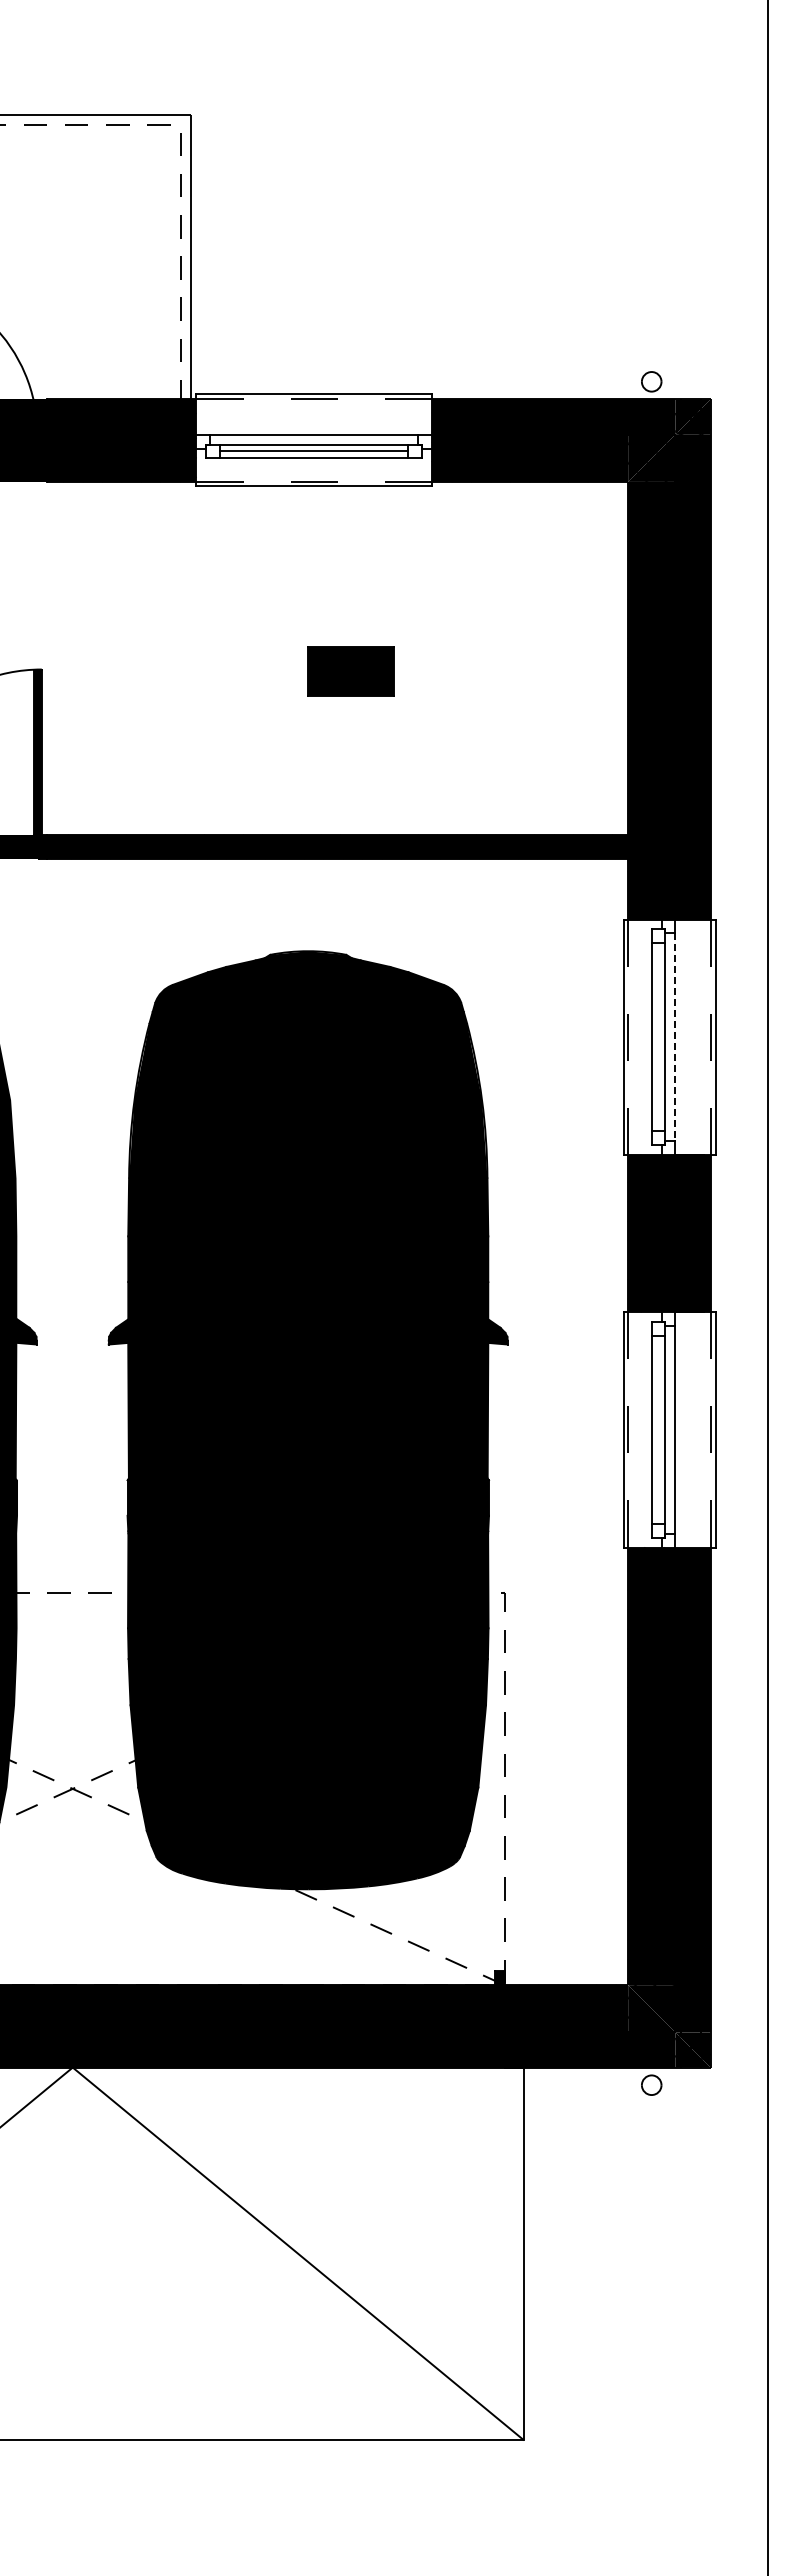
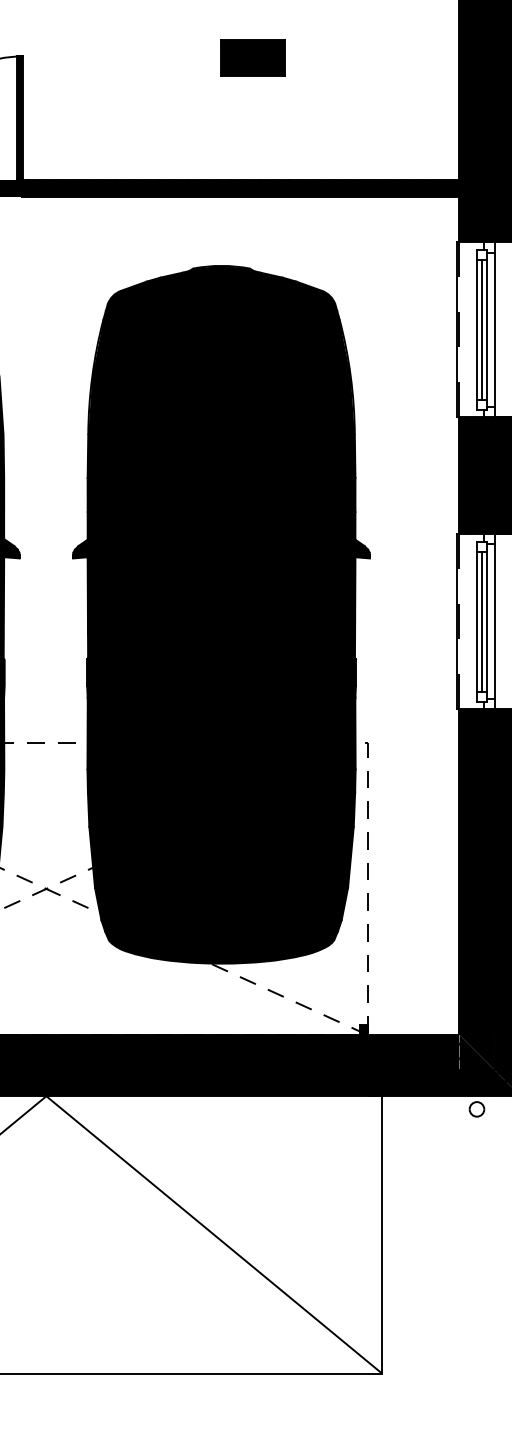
line: (658, 1037) -> (482, 330), added
line: (675, 1037) -> (494, 330), dashed -> solid
line: (658, 1429) -> (482, 621), added

